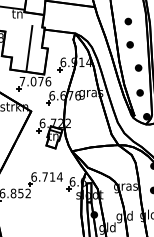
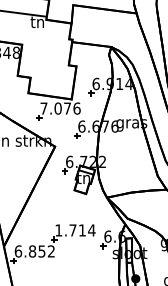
line: (29, 48) -> (52, 66), removed
text: (33, 176) -> (58, 229), 6.714 -> 1.714

